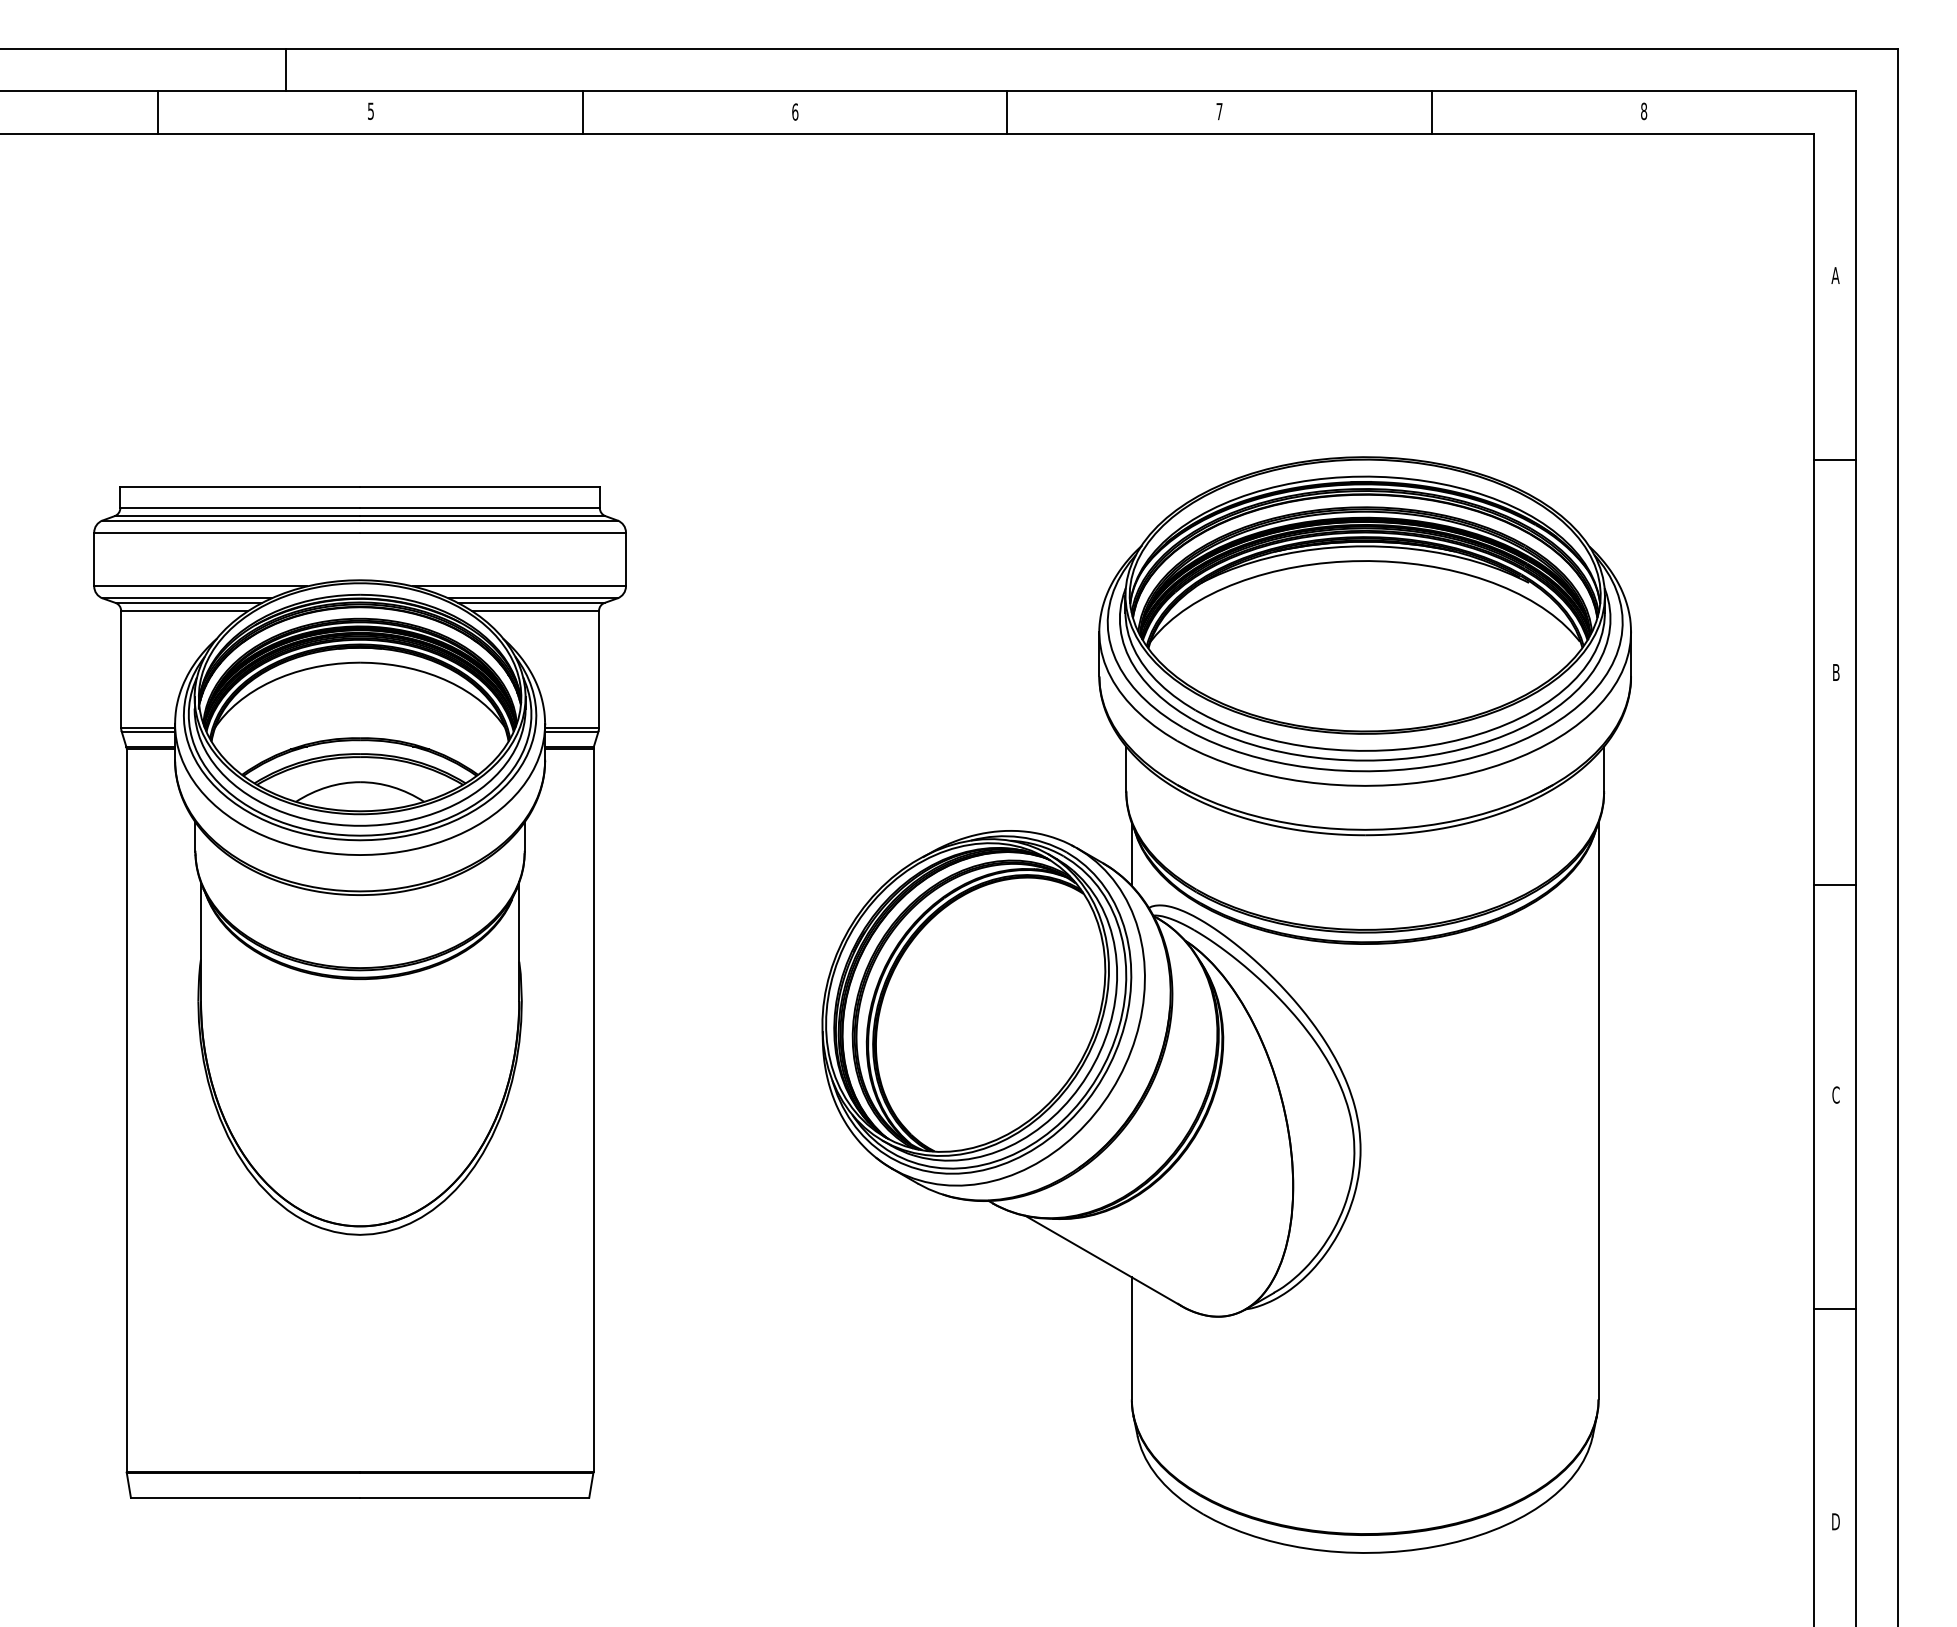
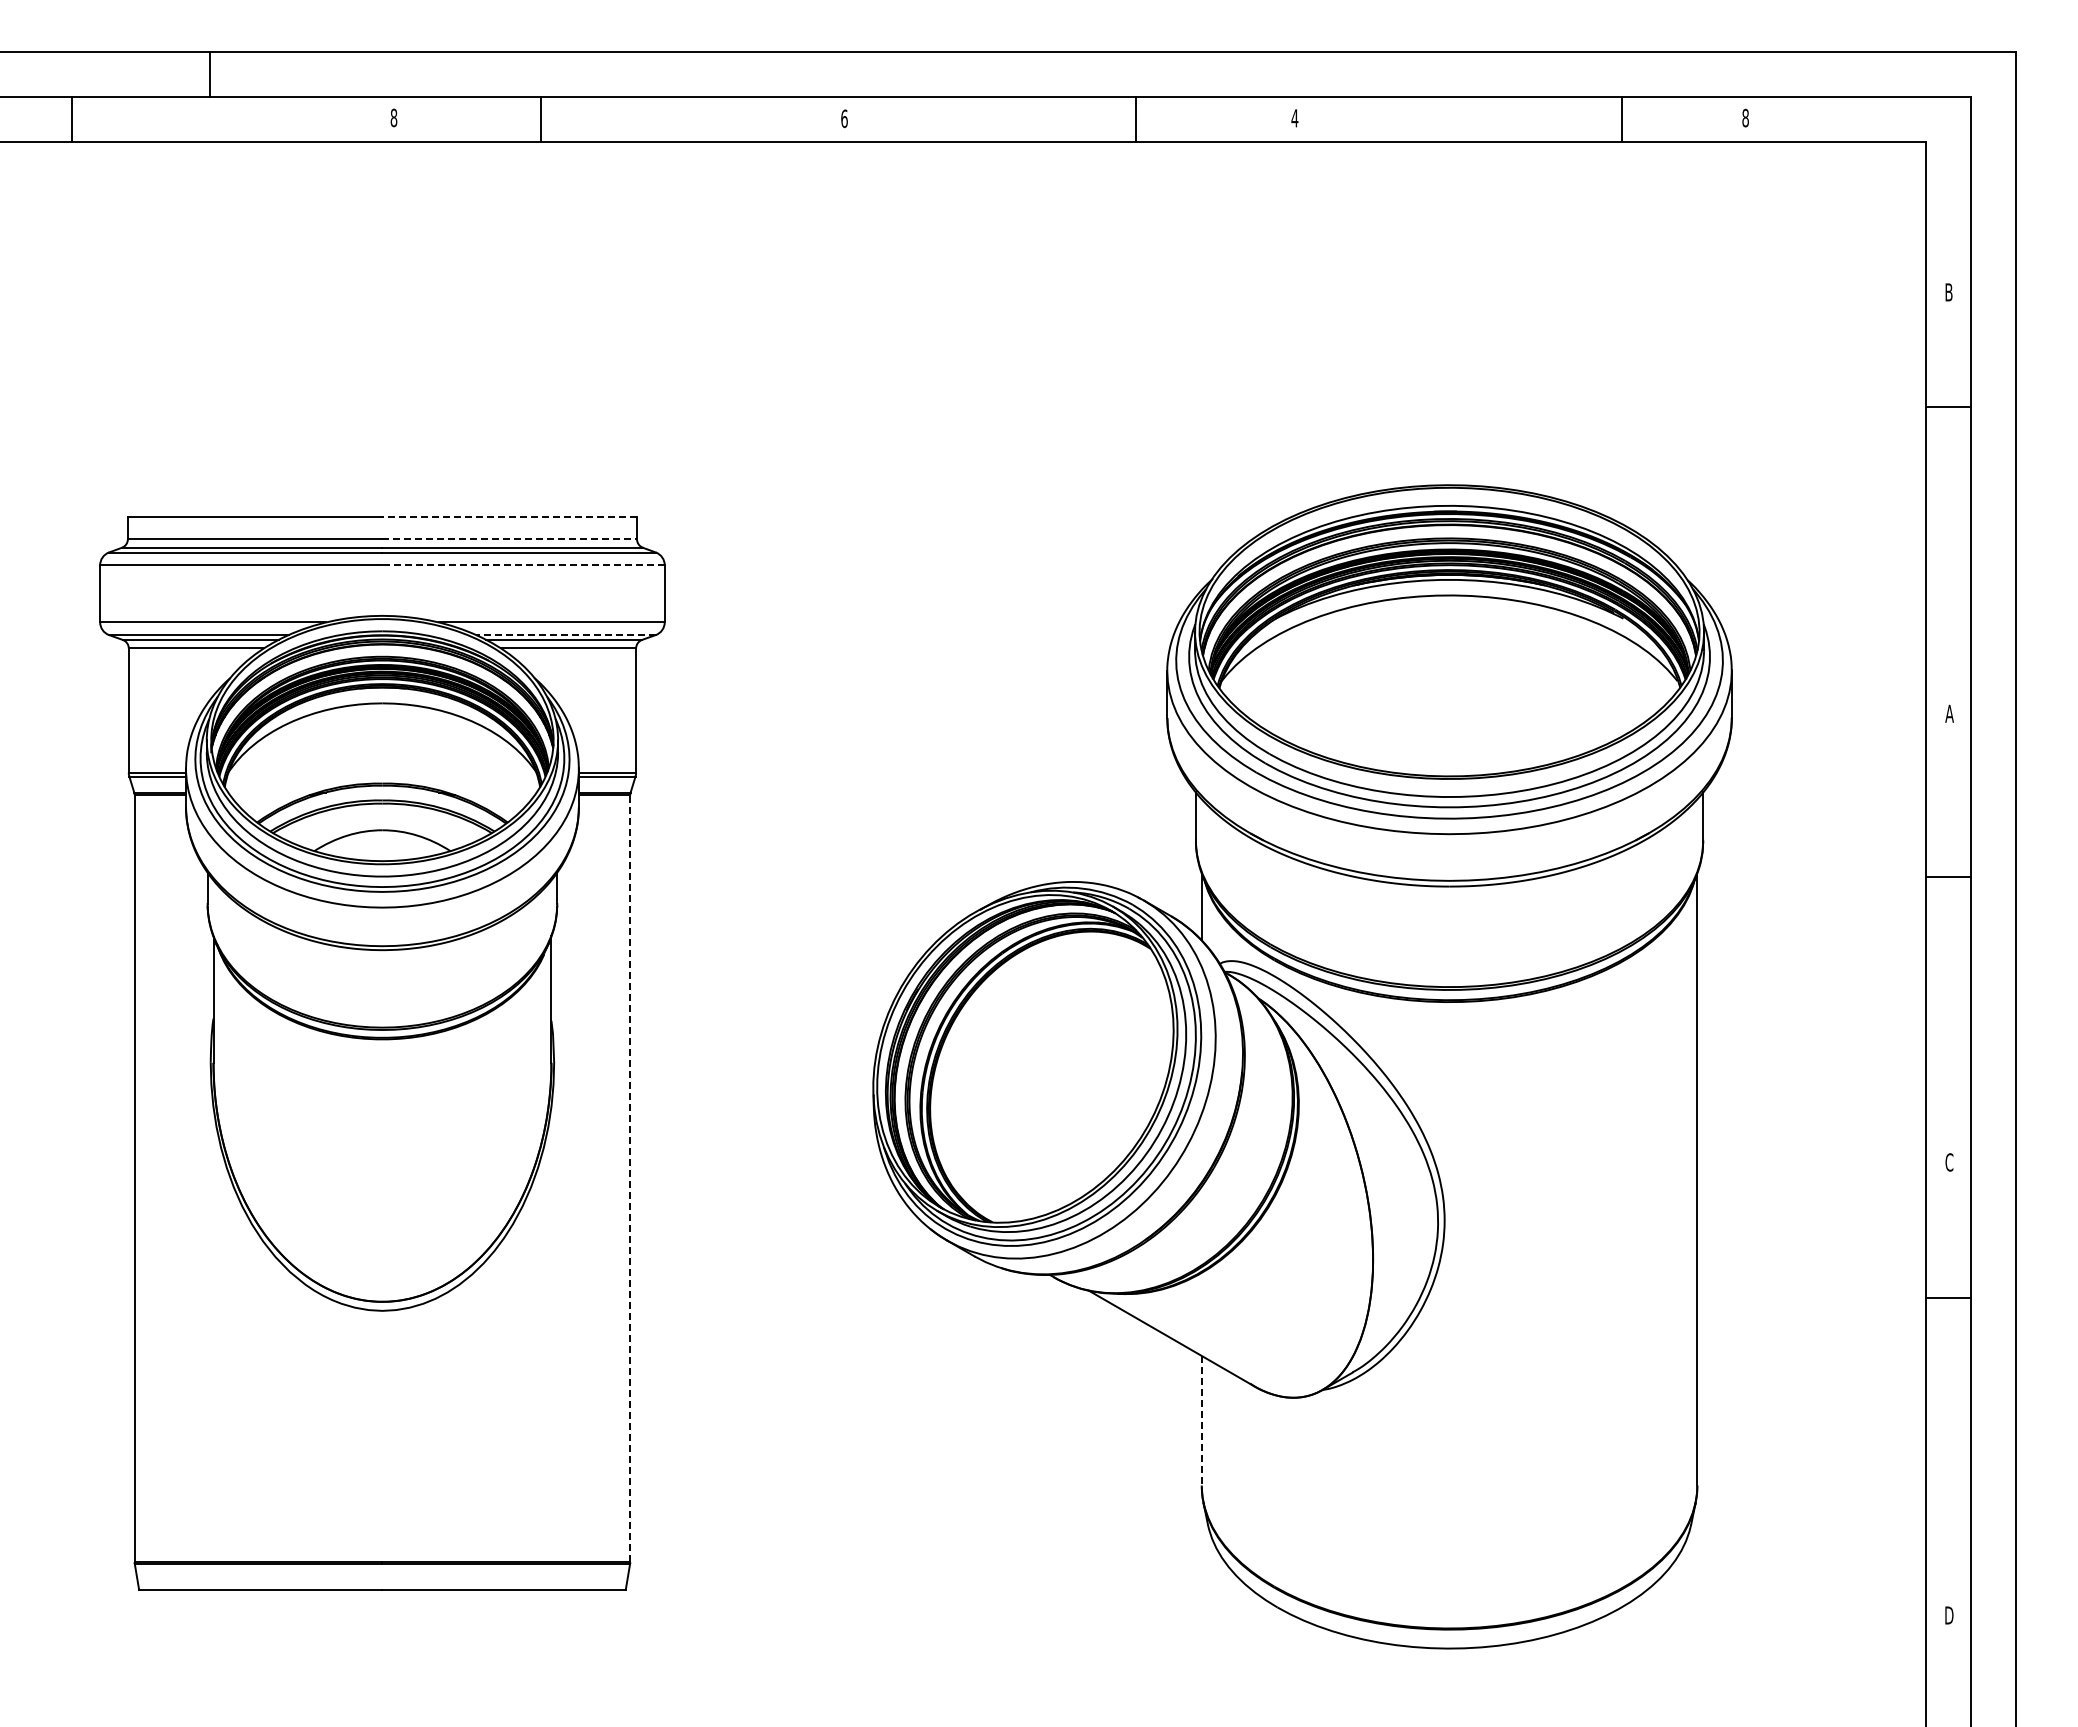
line: (285, 69) -> (209, 73), moved
text: (370, 110) -> (393, 117), 5 -> 8
line: (158, 111) -> (72, 118), moved
line: (582, 111) -> (540, 118), moved
line: (1007, 111) -> (1136, 118), moved
text: (1219, 111) -> (1294, 118), 7 -> 4
line: (1432, 111) -> (1622, 118), moved
text: (1835, 275) -> (1948, 292), A -> B
line: (1834, 460) -> (1947, 406), moved
line: (479, 487) -> (509, 517), solid -> dashed
line: (480, 508) -> (510, 539), solid -> dashed
line: (492, 532) -> (523, 565), solid -> dashed
line: (533, 598) -> (566, 635), solid -> dashed
text: (1836, 672) -> (1949, 713), B -> A
line: (1834, 885) -> (1947, 877), moved
line: (593, 1110) -> (630, 1178), solid -> dashed
line: (1834, 1308) -> (1947, 1297), moved
line: (1131, 1338) -> (1201, 1420), solid -> dashed

